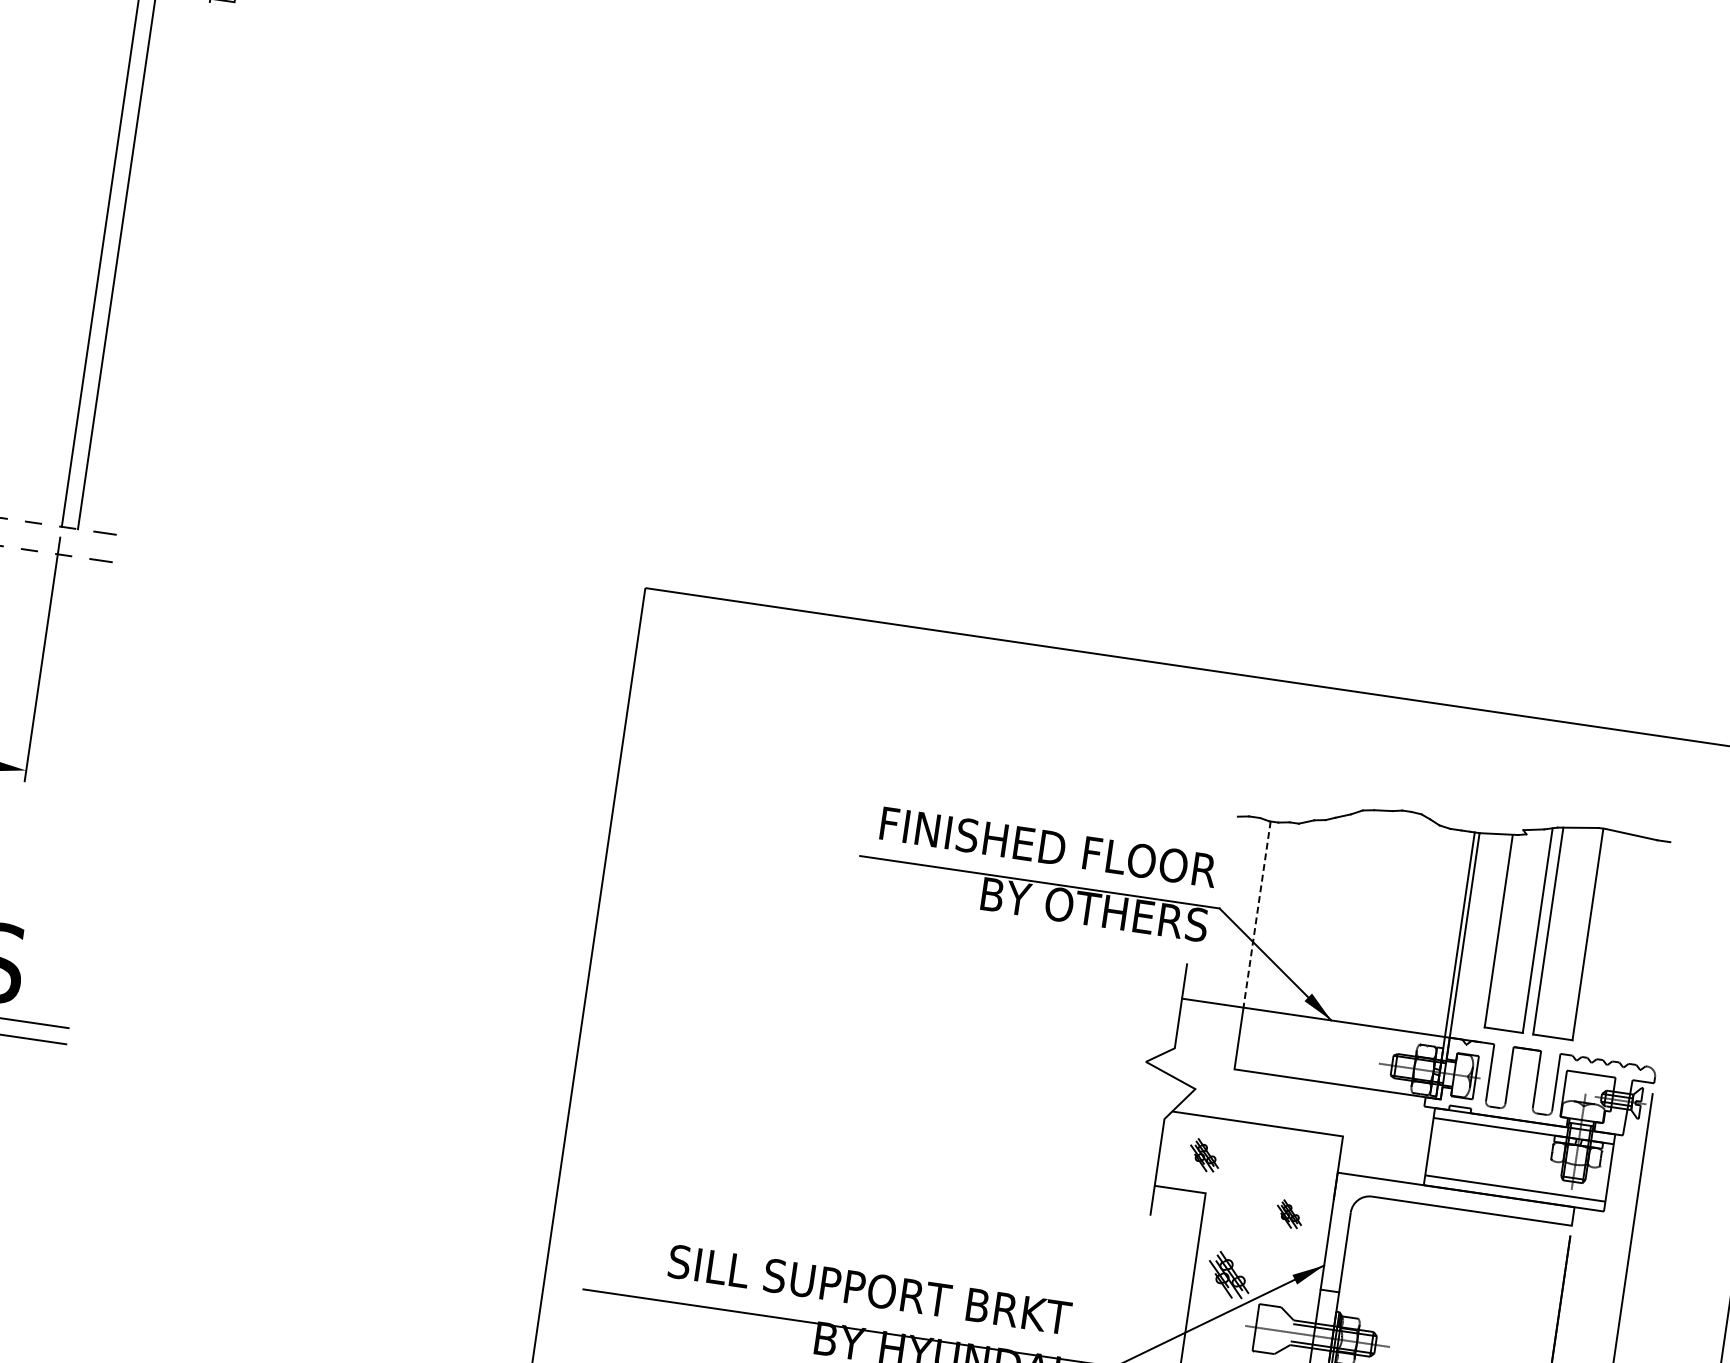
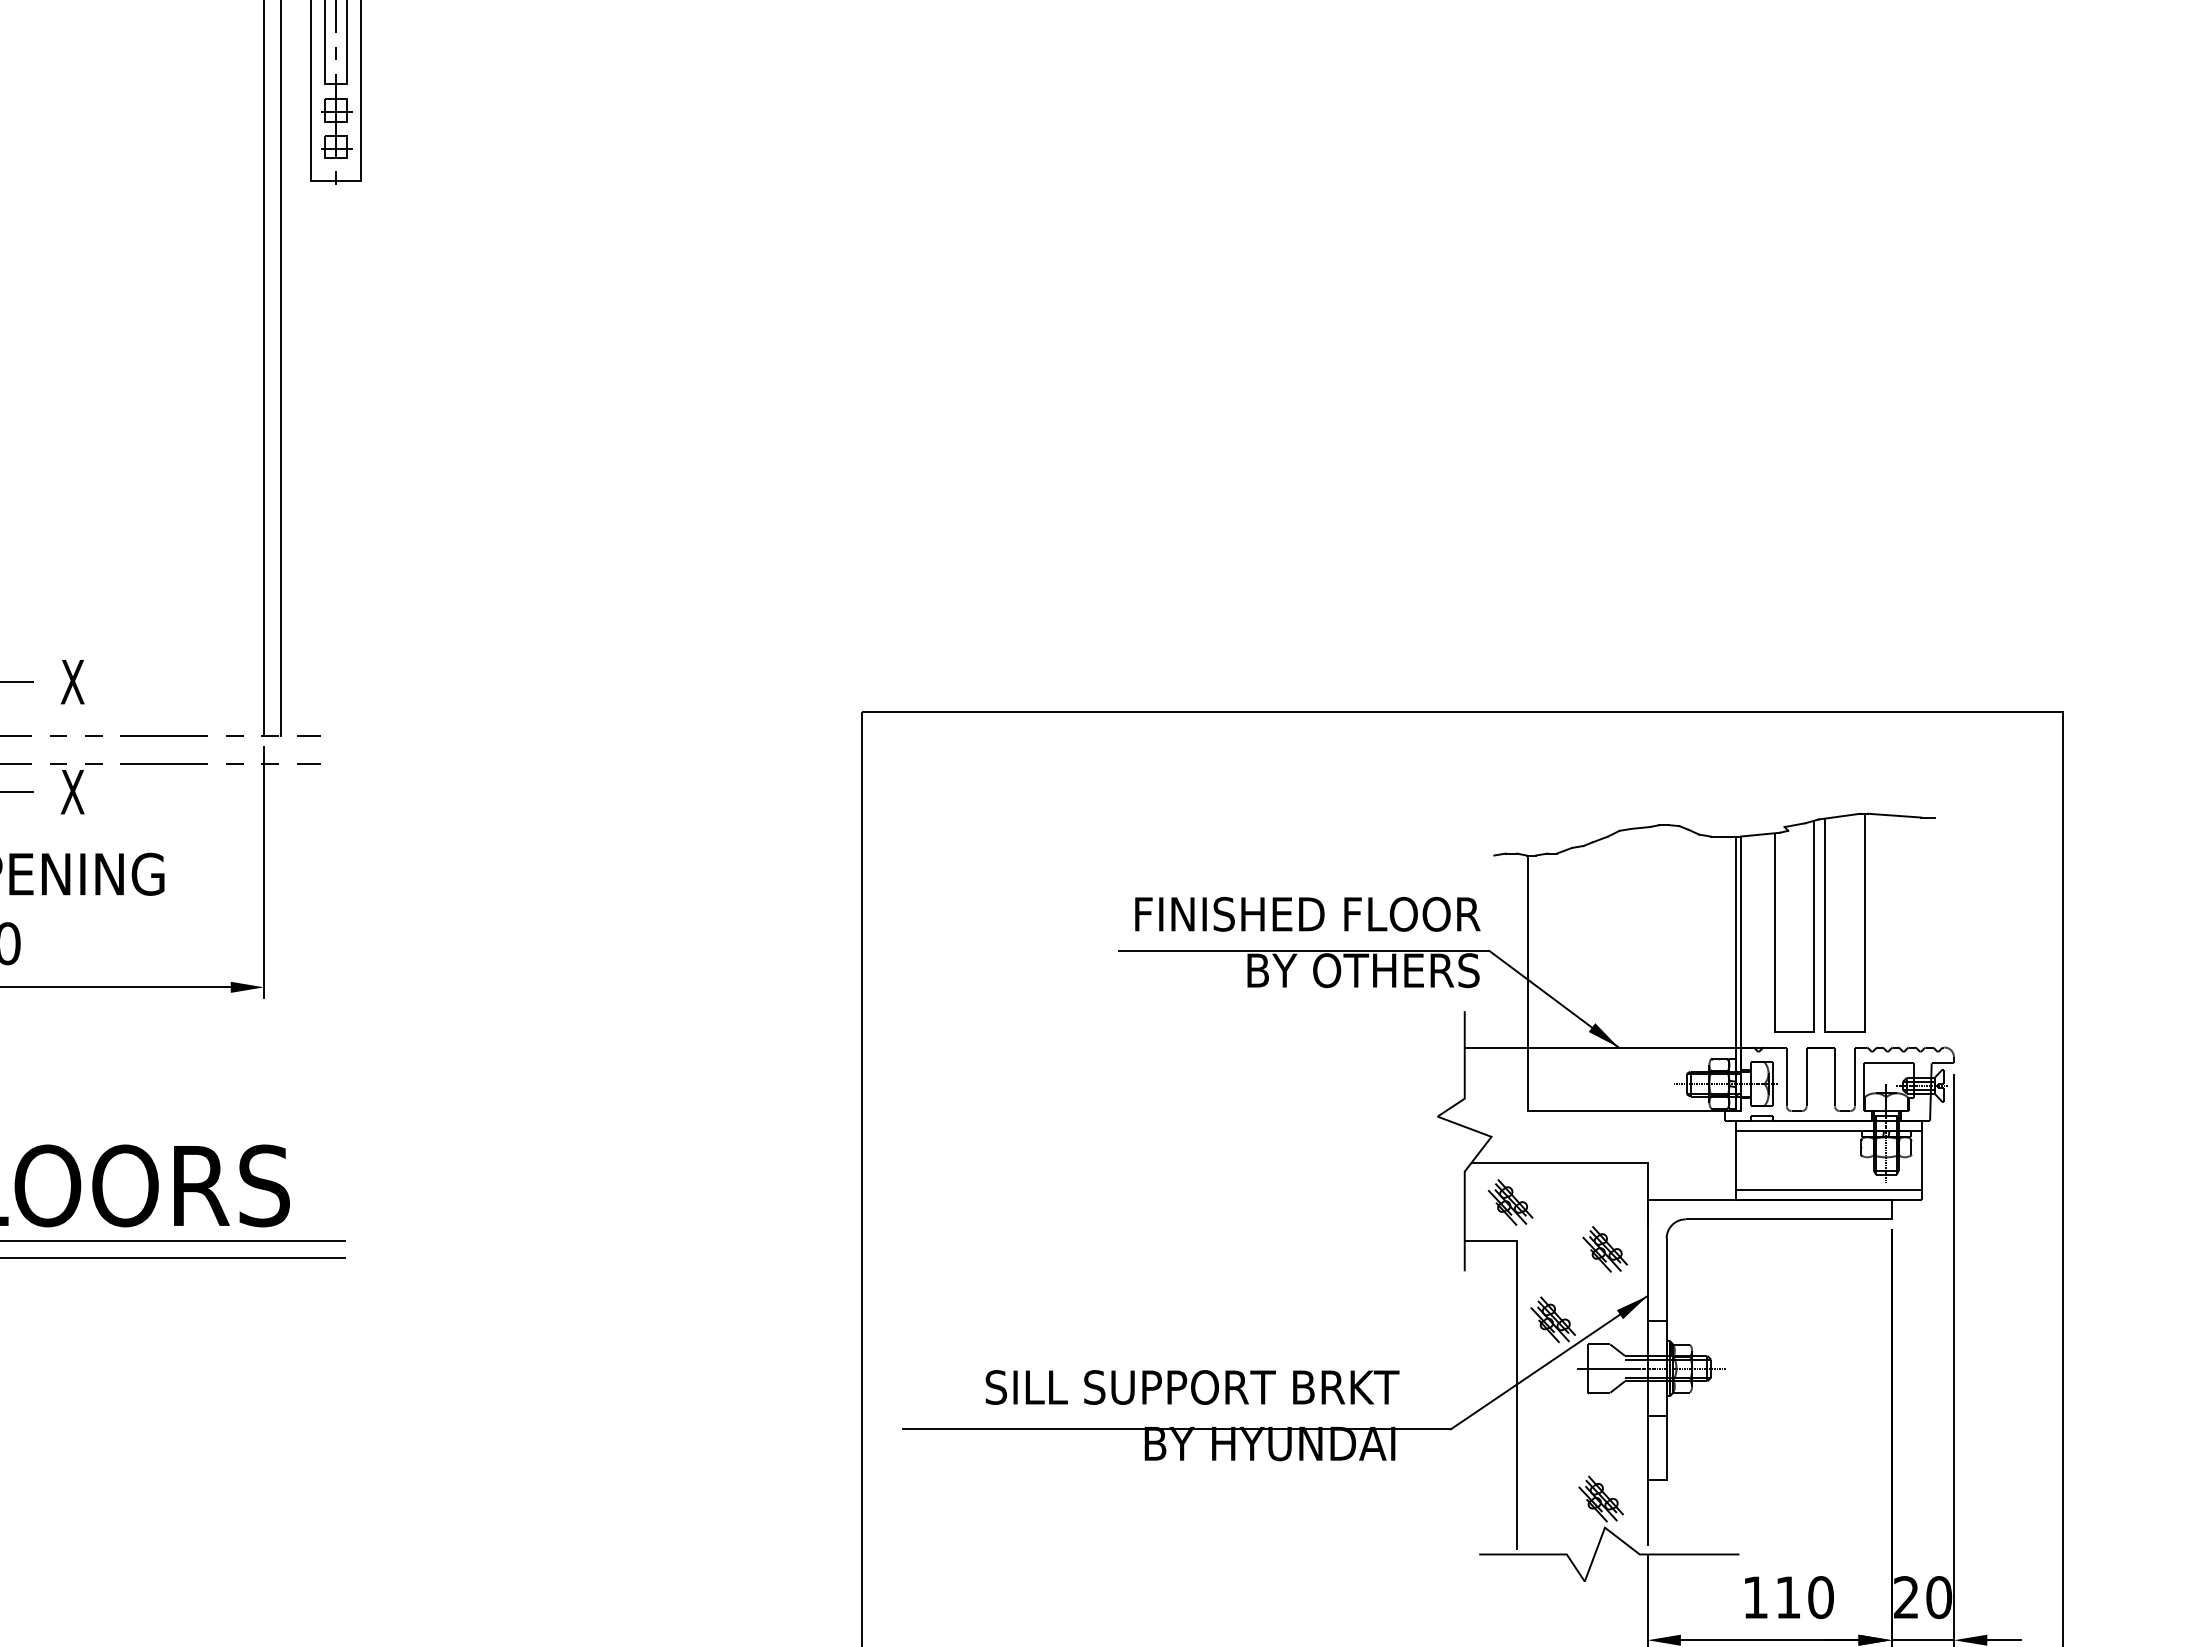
line: (1257, 914) -> (1528, 951), dashed -> solid
part: (1204, 1155) -> (1510, 1202), size x1.43
part: (1289, 1214) -> (1604, 1249), size x1.67

